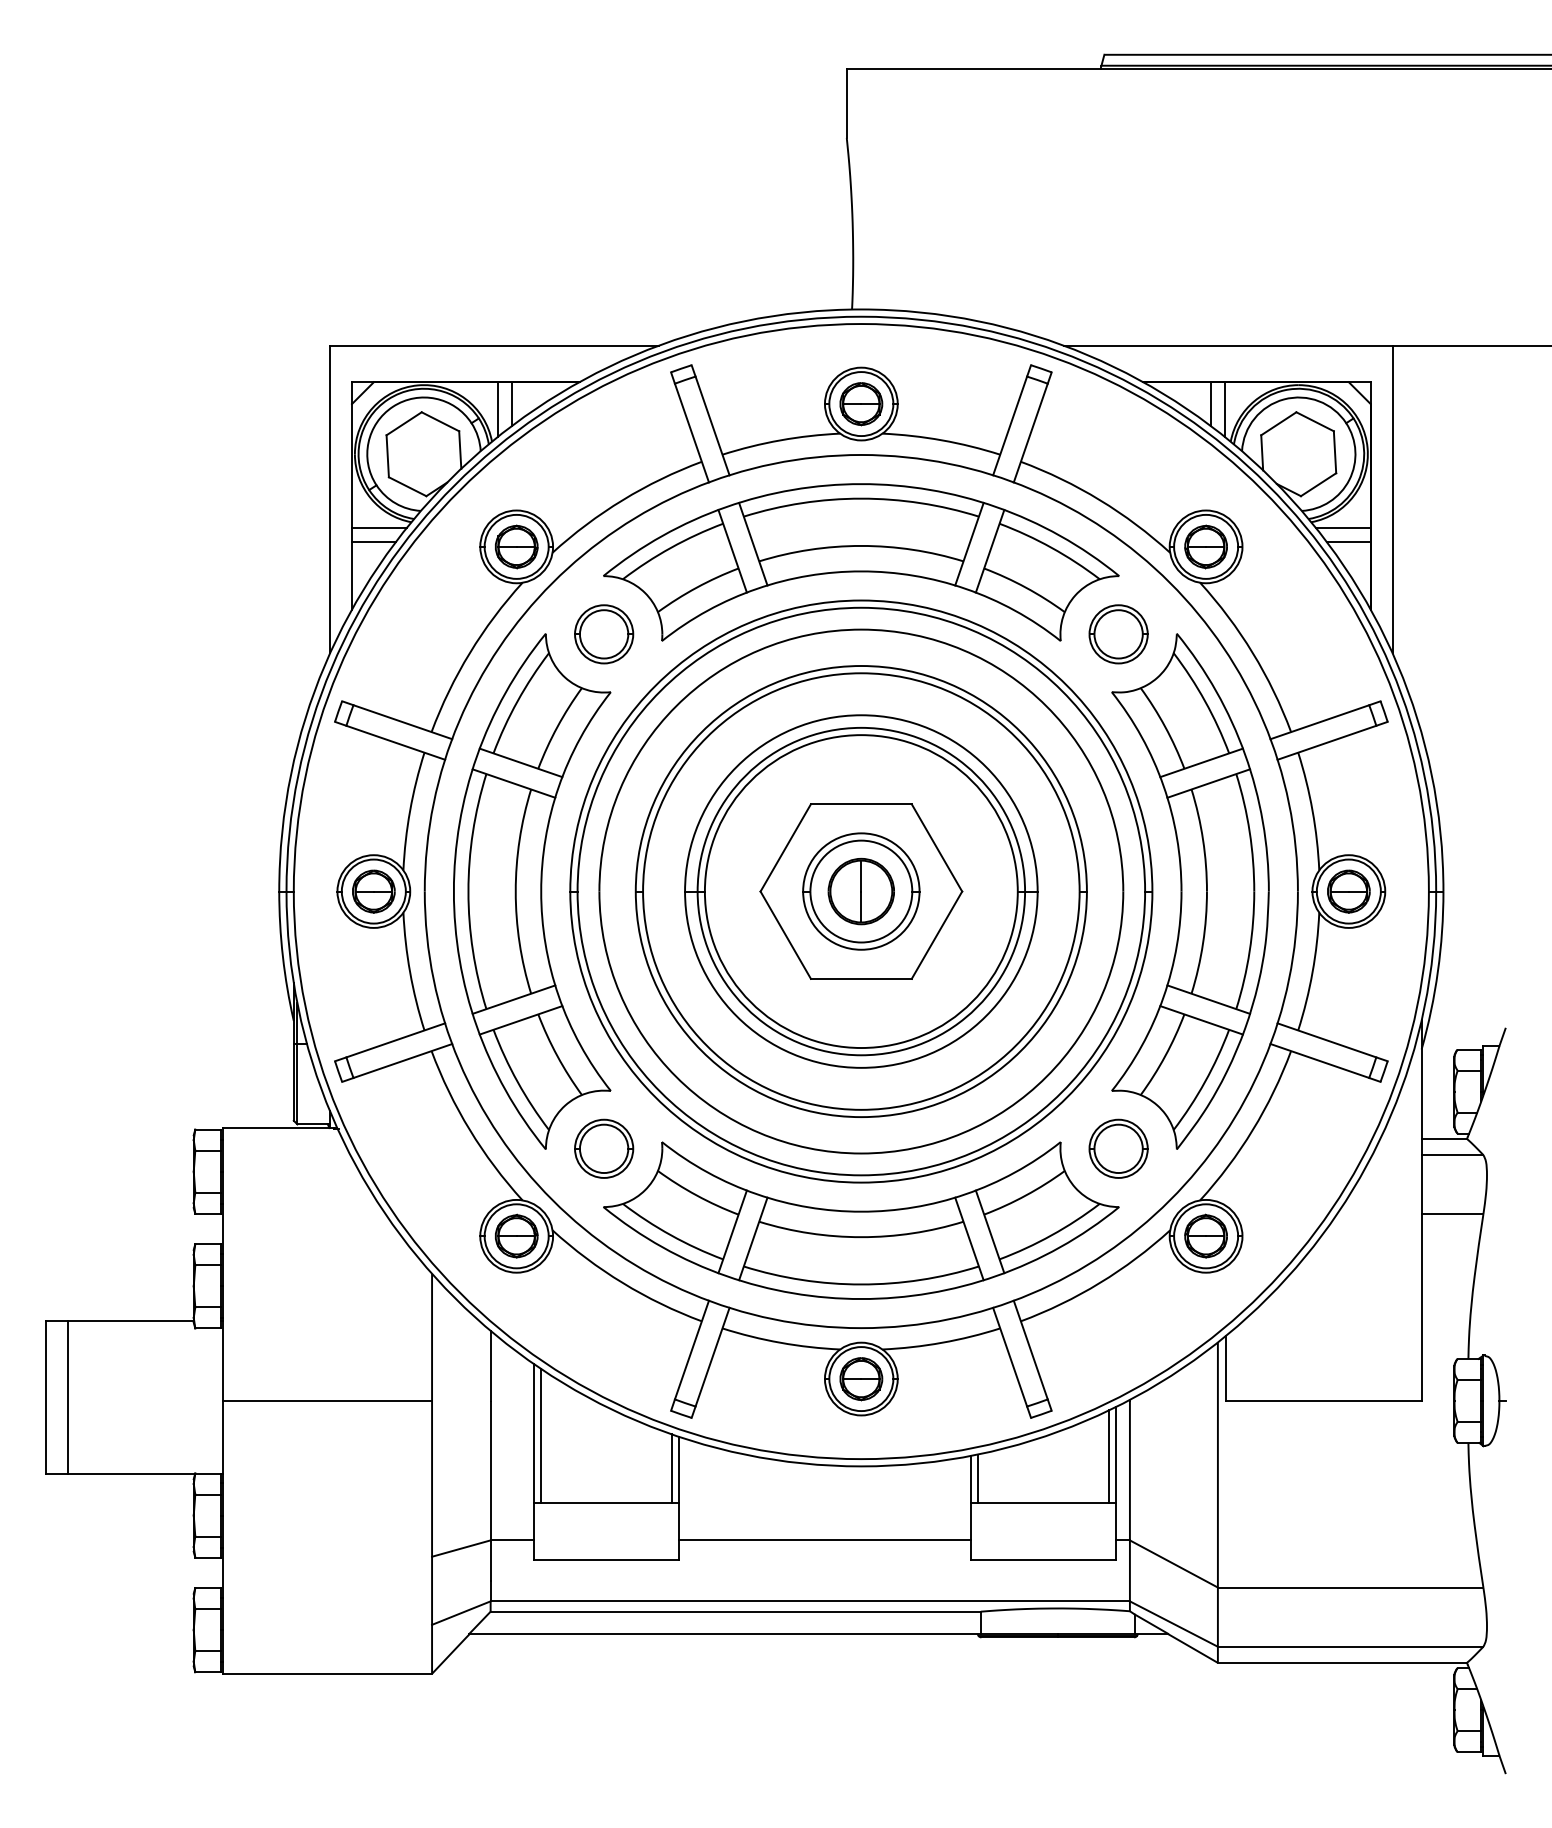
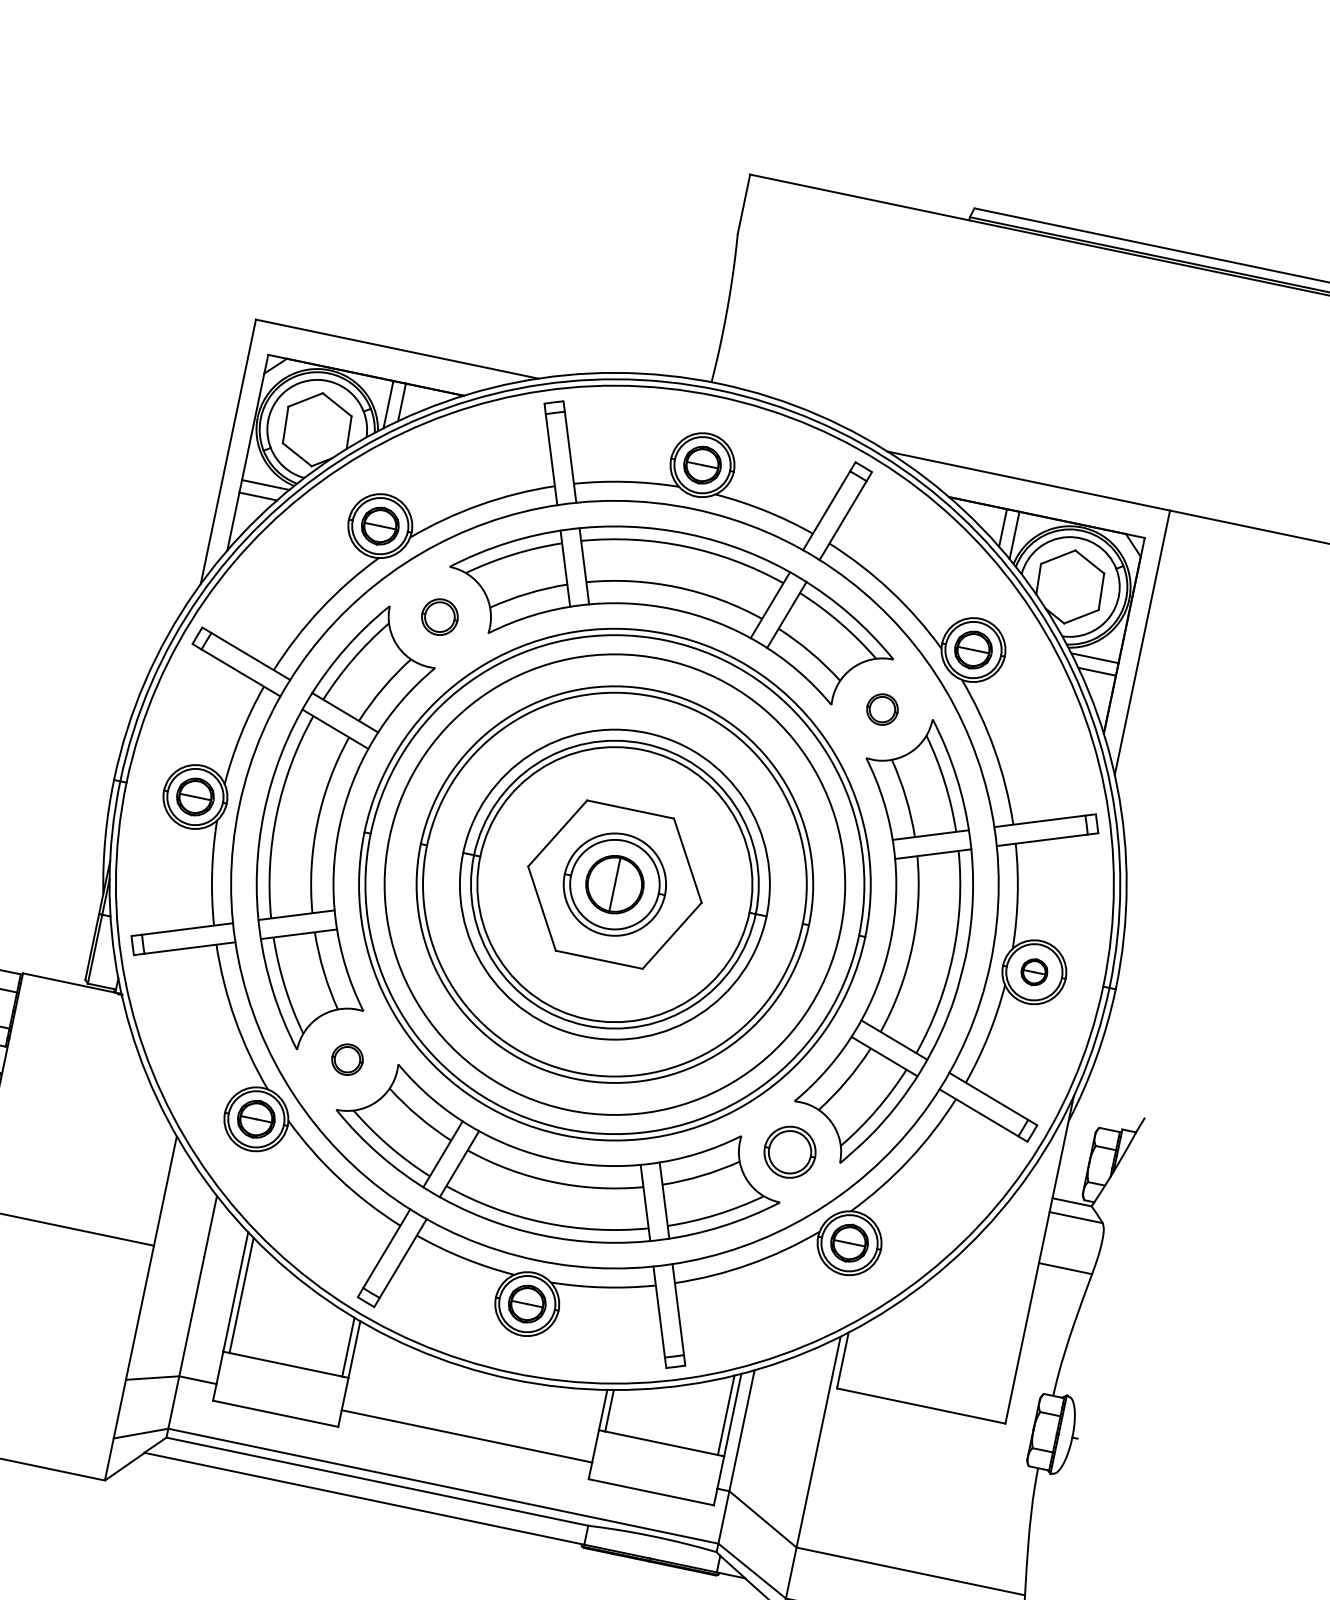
part: (604, 634) -> (440, 617), size x0.7
part: (1118, 634) -> (882, 709), size x0.6
part: (1348, 891) -> (1034, 972), size x0.7
part: (604, 1148) -> (347, 1059), size x0.6

